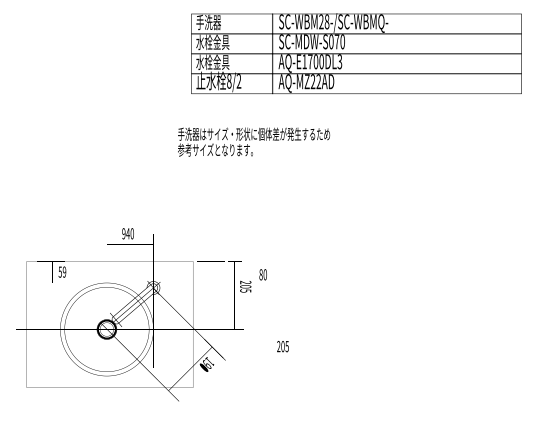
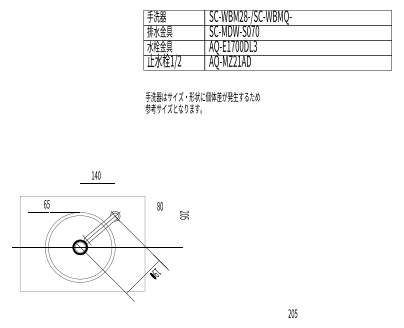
text: (204, 42) -> (153, 31), 水栓金具 -> 排水金具
text: (229, 81) -> (172, 61), 8/2 -> 1/2
text: (318, 81) -> (239, 61), AQ-MZ22AD -> AQ-MZ21AD
text: (254, 141) -> (203, 102), moved
text: (123, 233) -> (92, 175), 940 -> 140
text: (62, 271) -> (46, 203), 59 -> 65
text: (262, 274) -> (159, 206), moved
text: (282, 346) -> (292, 313), moved

